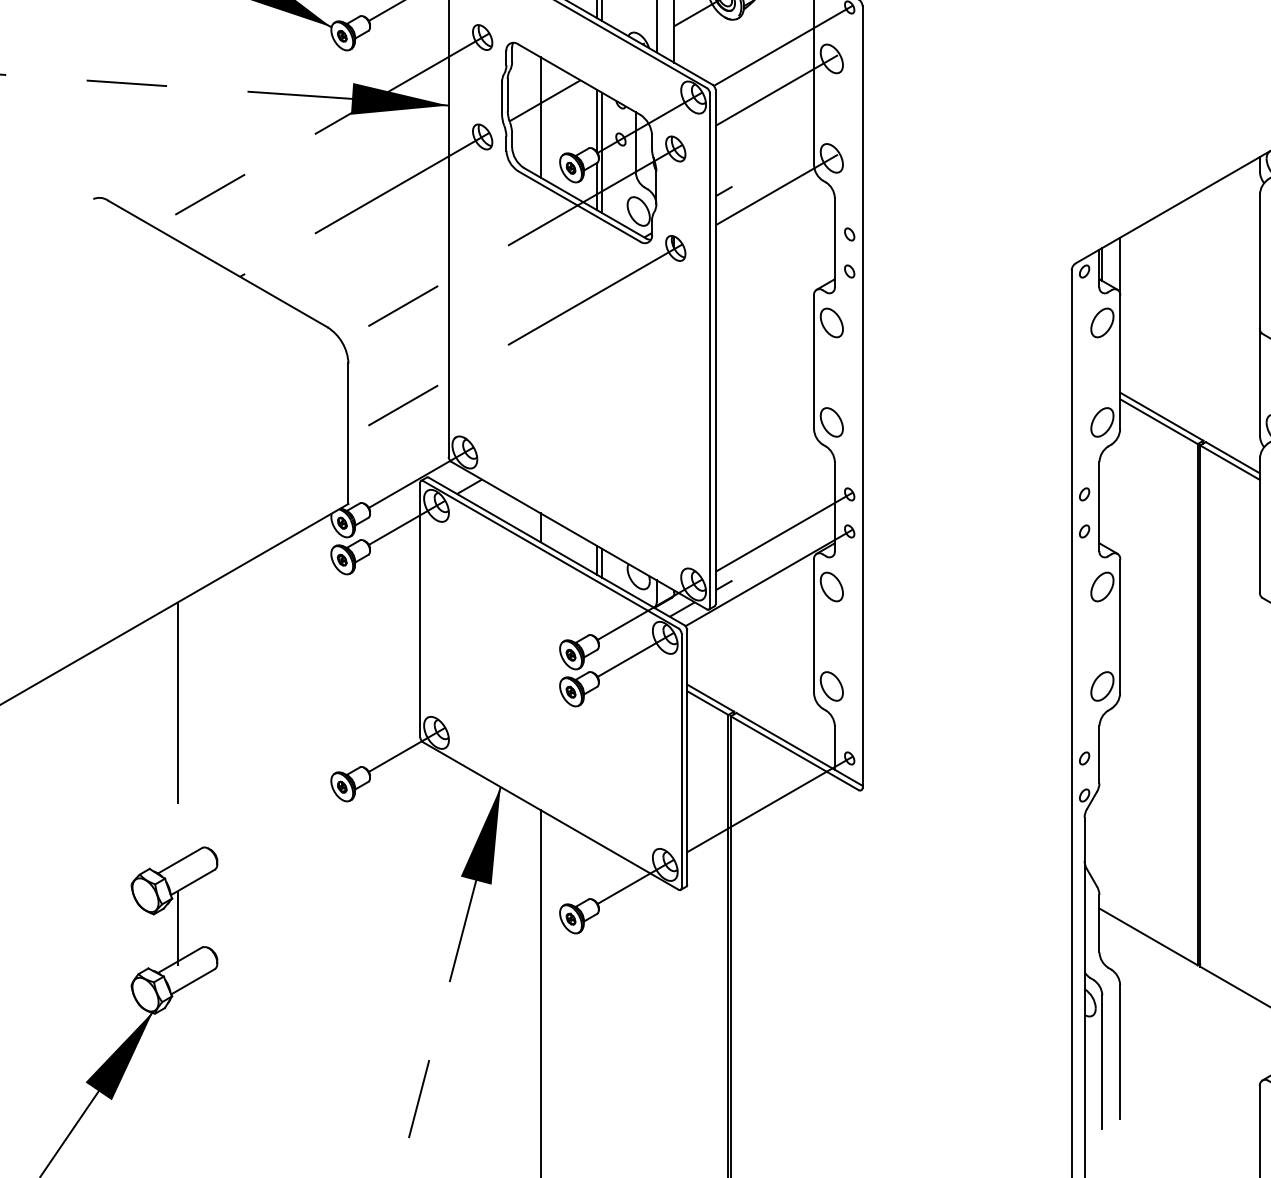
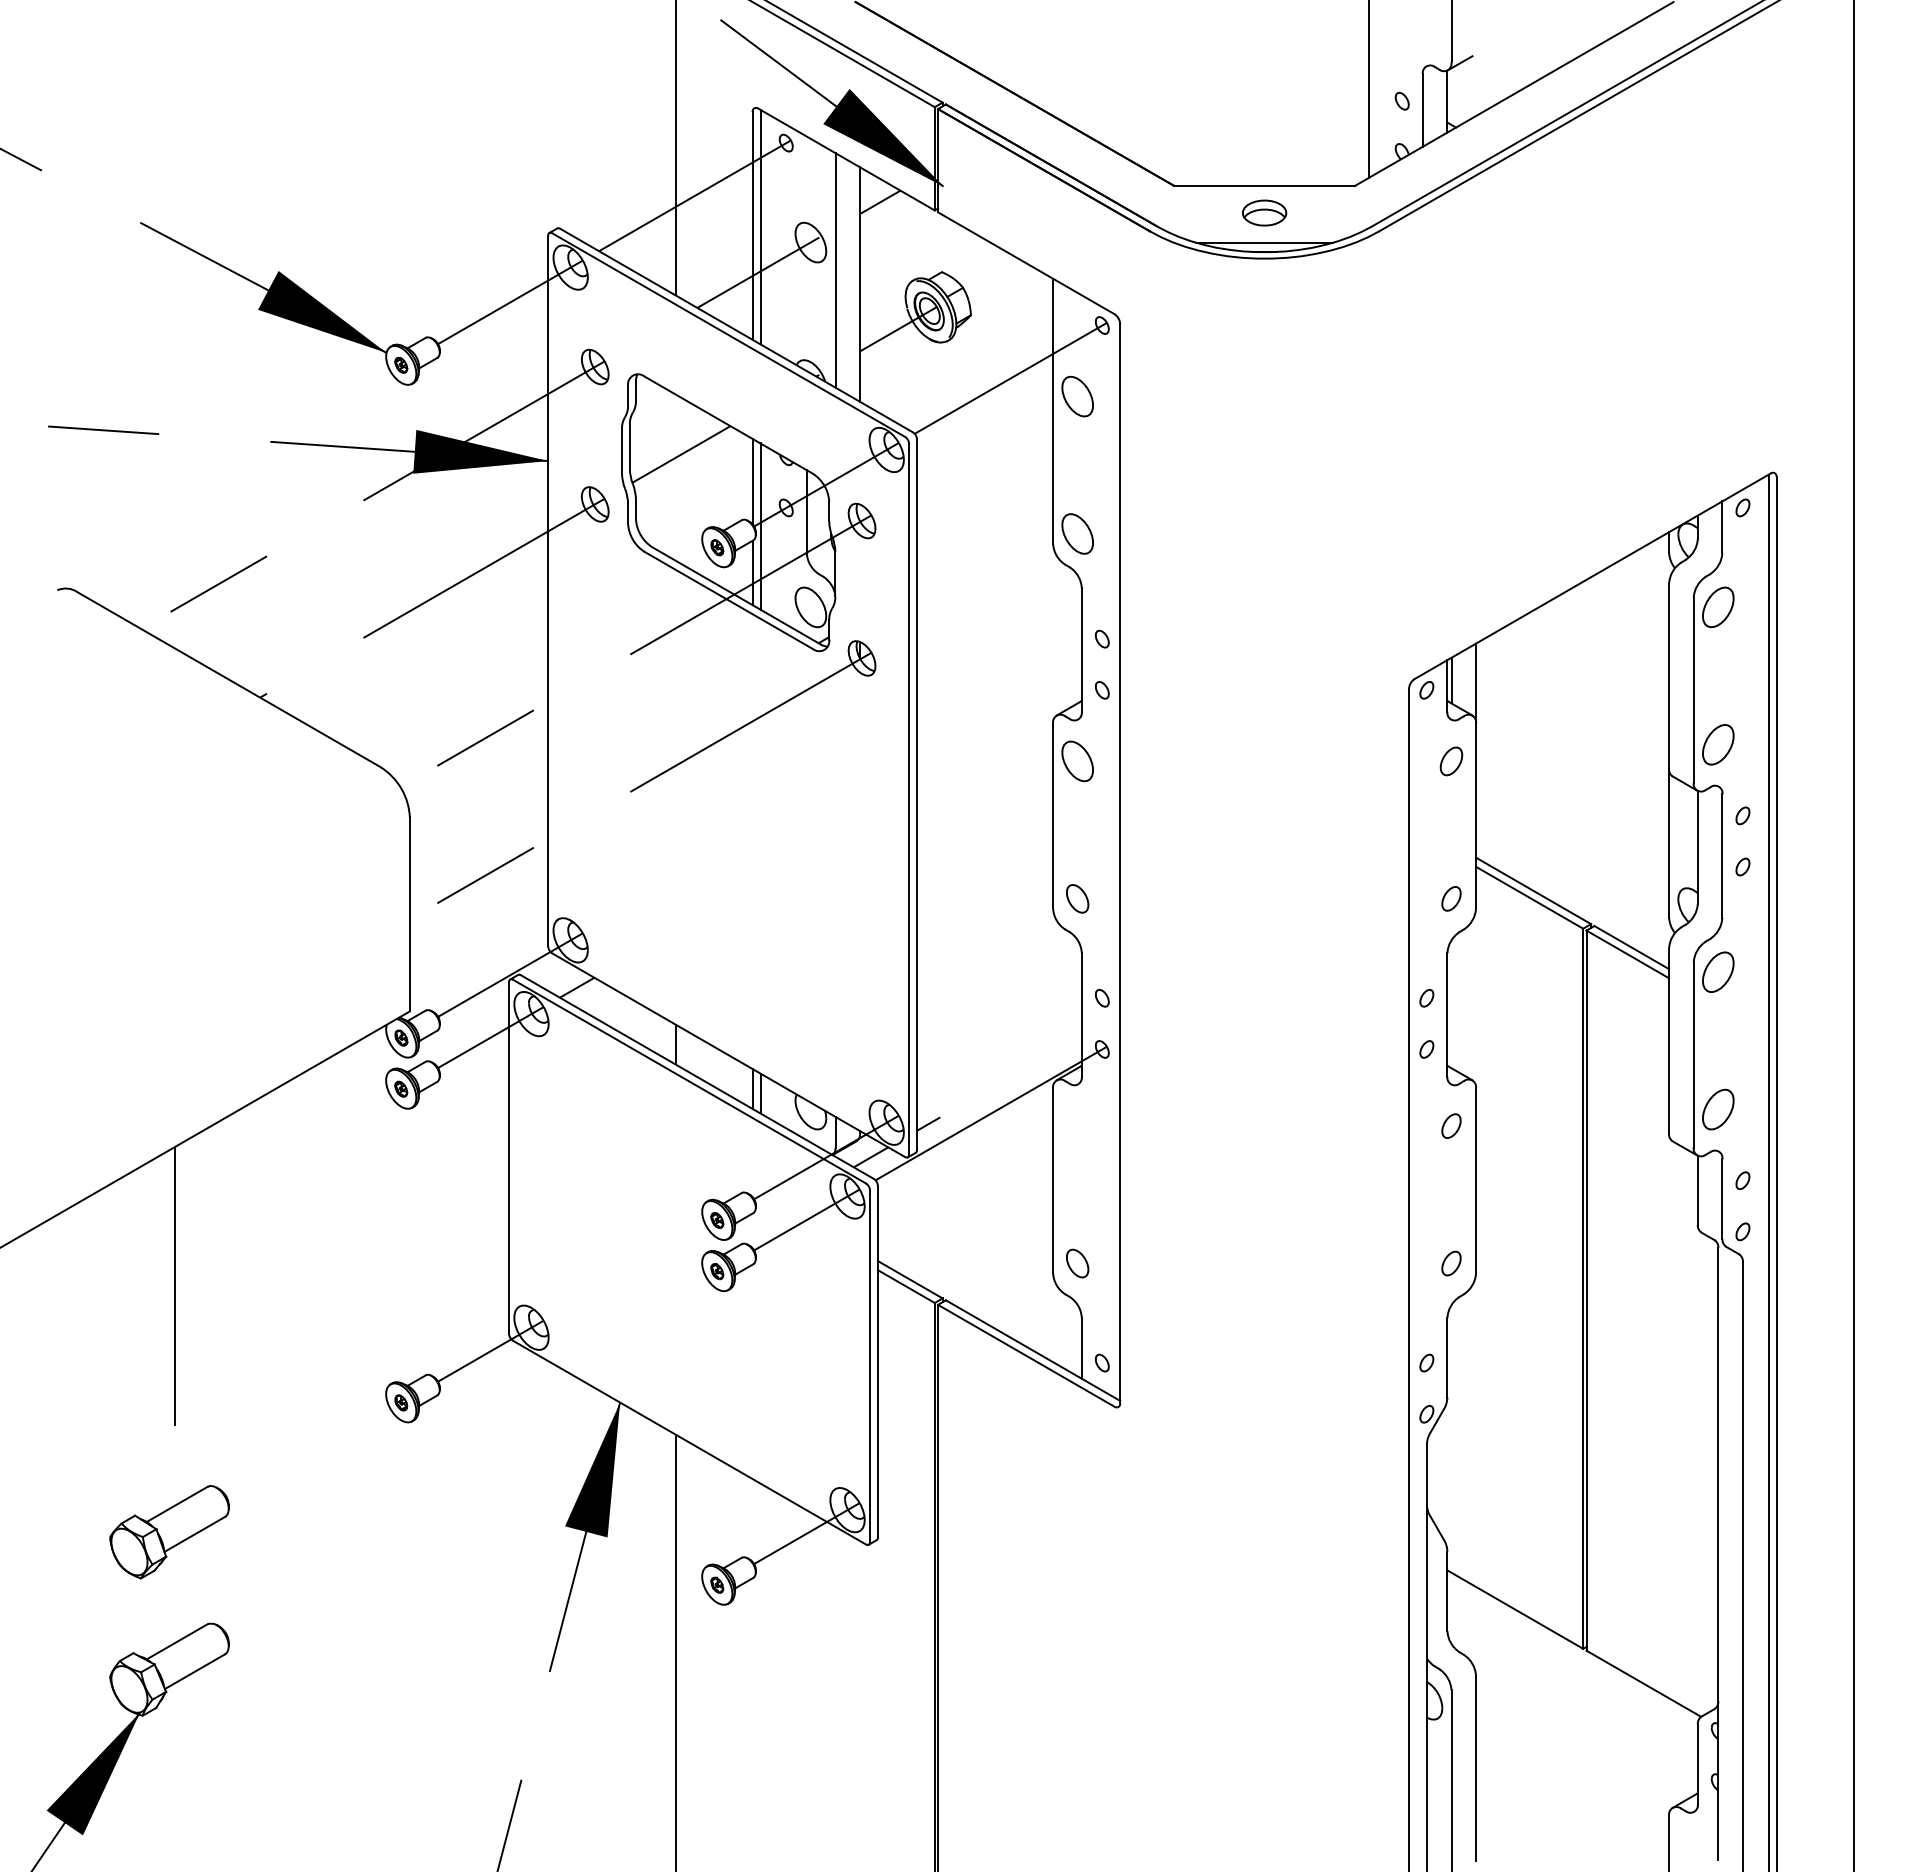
line: (776, 90) -> (1001, 440), removed
line: (540, 117) -> (675, 477), removed
line: (776, 189) -> (1001, 577), removed
line: (723, 191) -> (928, 579), removed
part: (1102, 323) -> (1451, 761), size x0.7
part: (831, 422) -> (1077, 898), size x0.7
part: (1102, 422) -> (1451, 898), size x0.6
line: (783, 532) -> (1011, 1050), removed
part: (831, 586) -> (1077, 1125), removed
part: (1102, 586) -> (1451, 1125), size x0.6
part: (831, 686) -> (1077, 1263), size x0.7
part: (1102, 686) -> (1451, 1263), size x0.6
line: (769, 804) -> (991, 1426), removed
line: (178, 928) -> (174, 1597), removed

